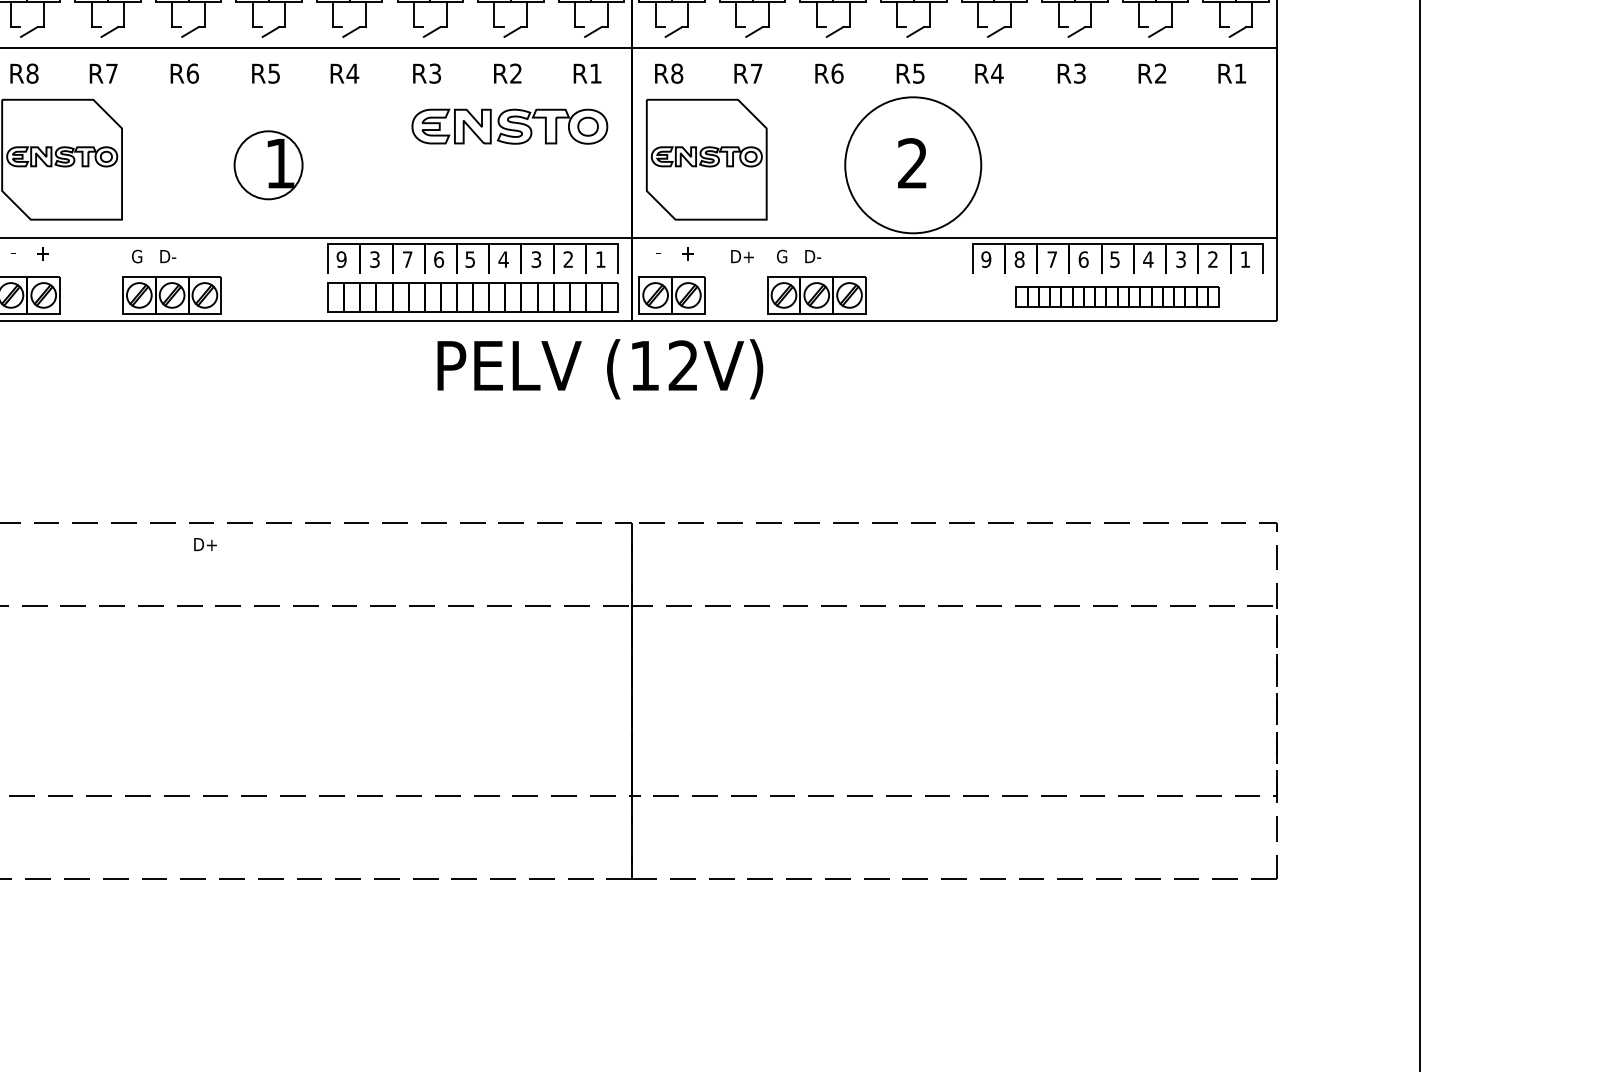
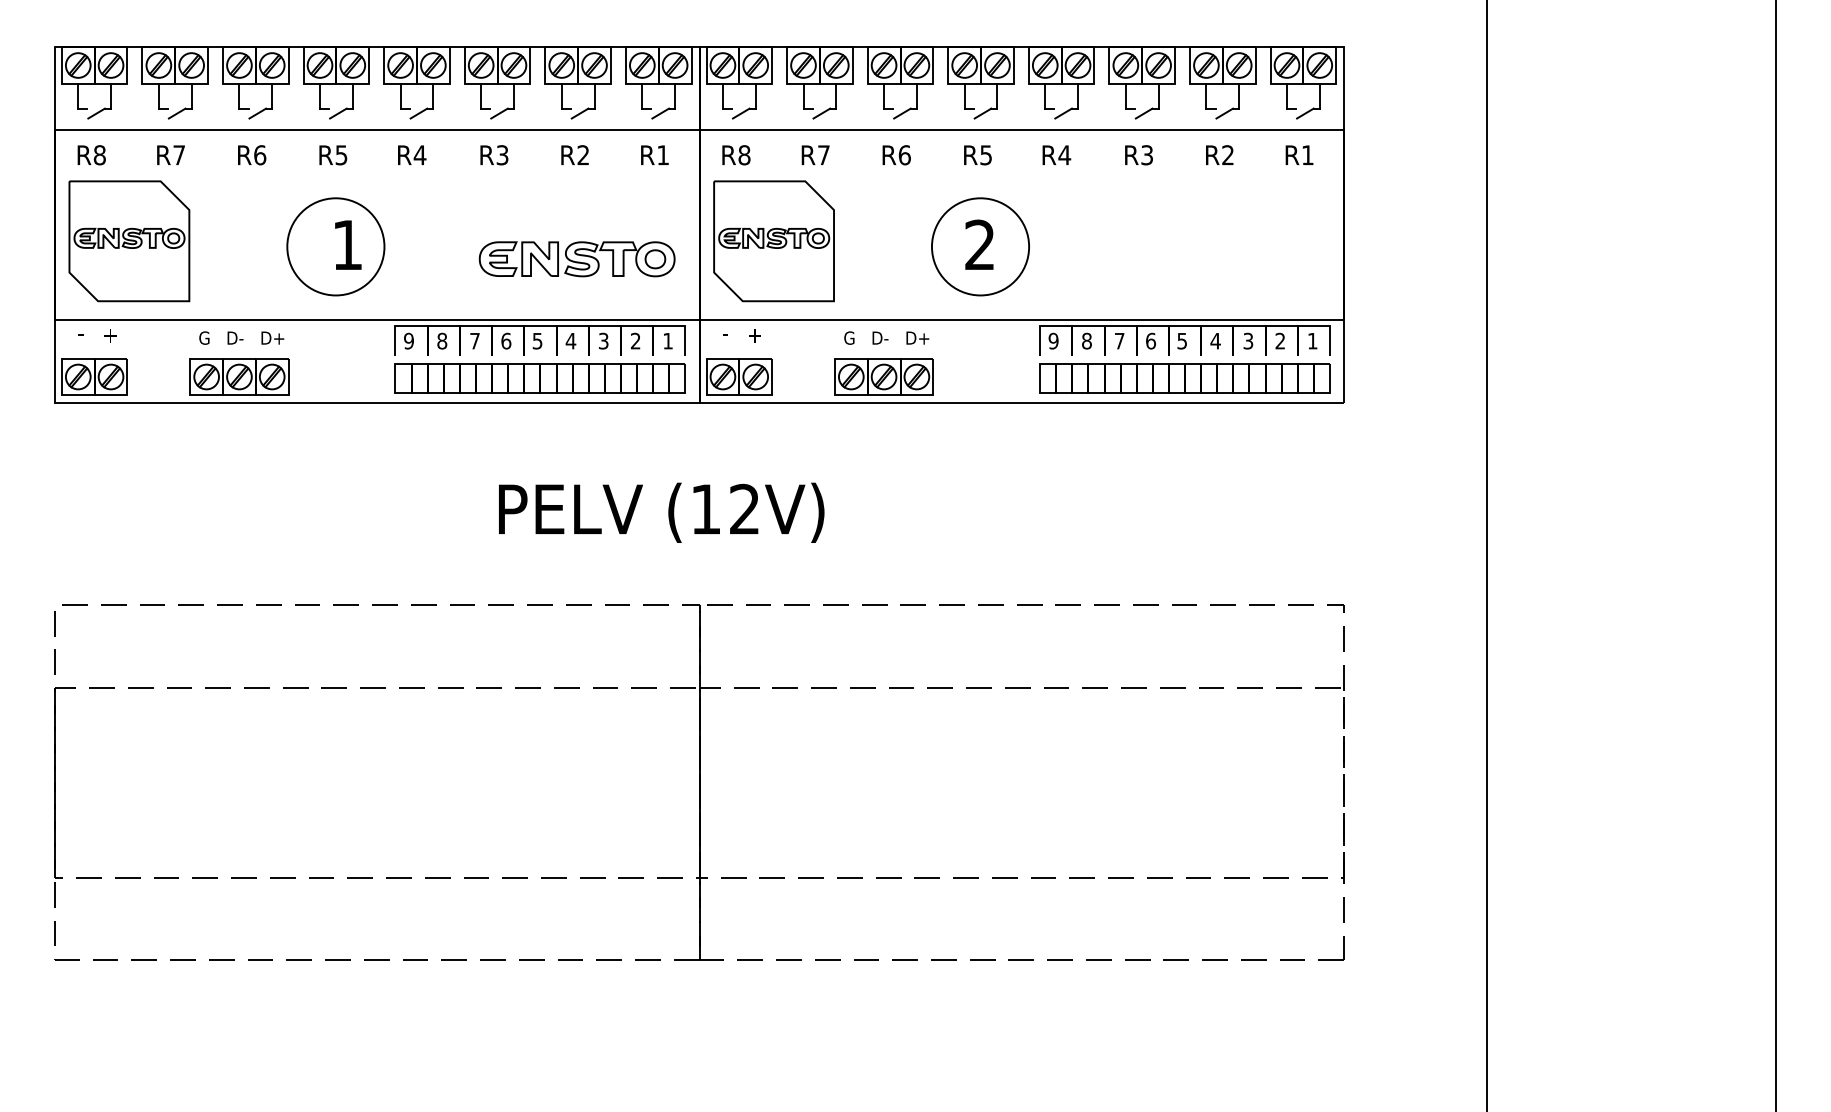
part: (509, 126) -> (576, 259), moved
circle: (268, 164) -> (335, 246), size x1.43
circle: (913, 164) -> (980, 246), size x0.71
text: (742, 255) -> (917, 337), moved
text: (375, 258) -> (442, 340), 3 -> 8
part: (1117, 296) -> (1184, 378), size x1.43
text: (600, 368) -> (661, 512), moved
text: (205, 543) -> (272, 337), moved

